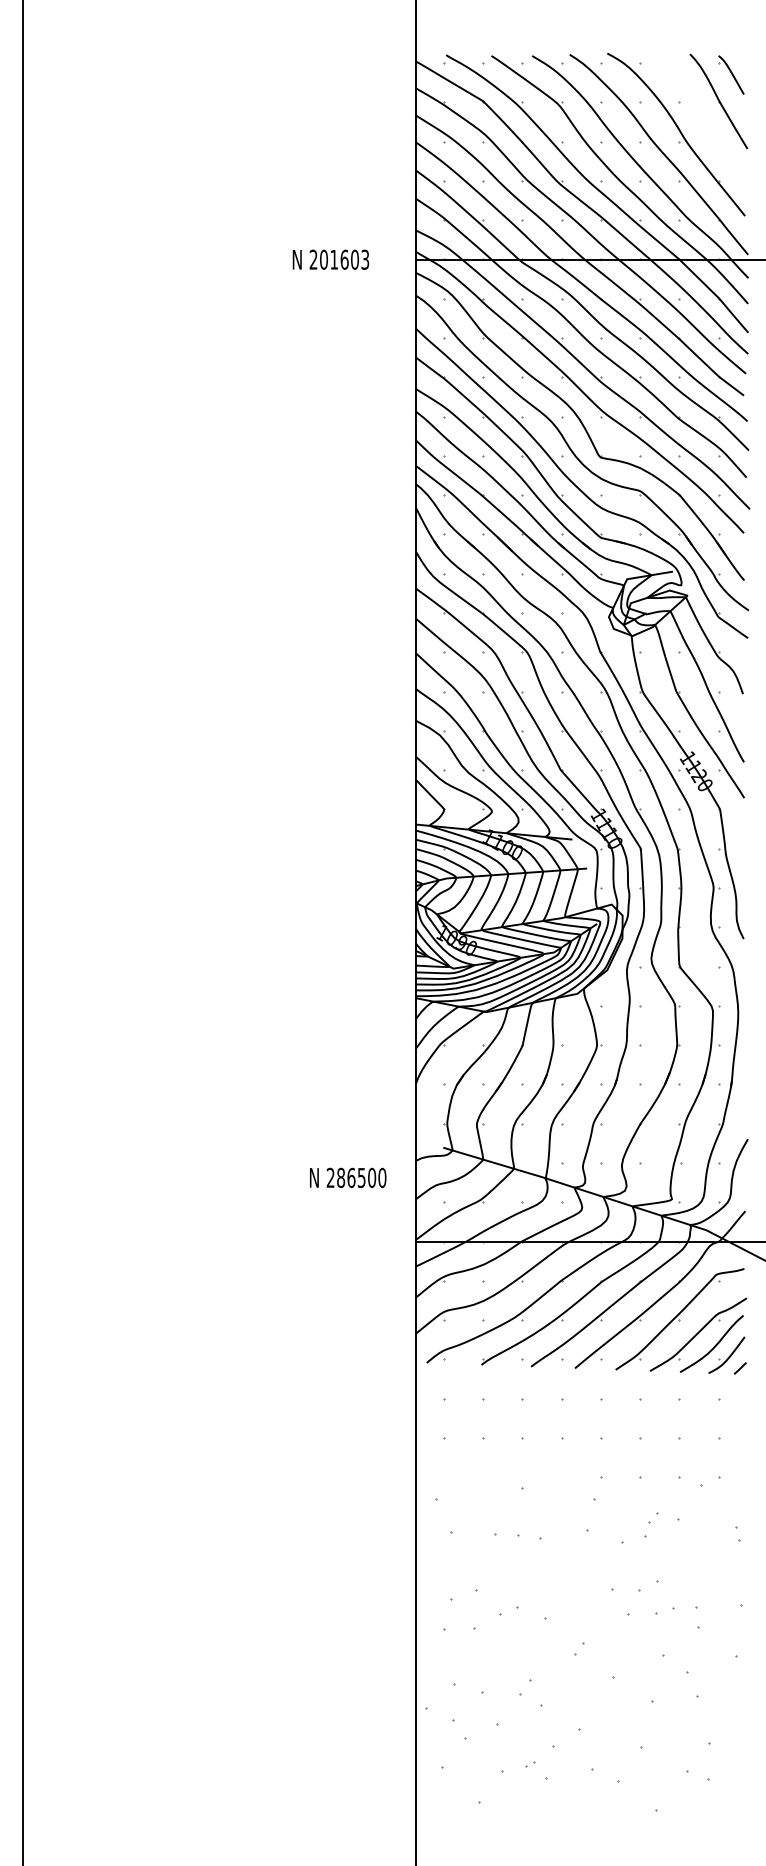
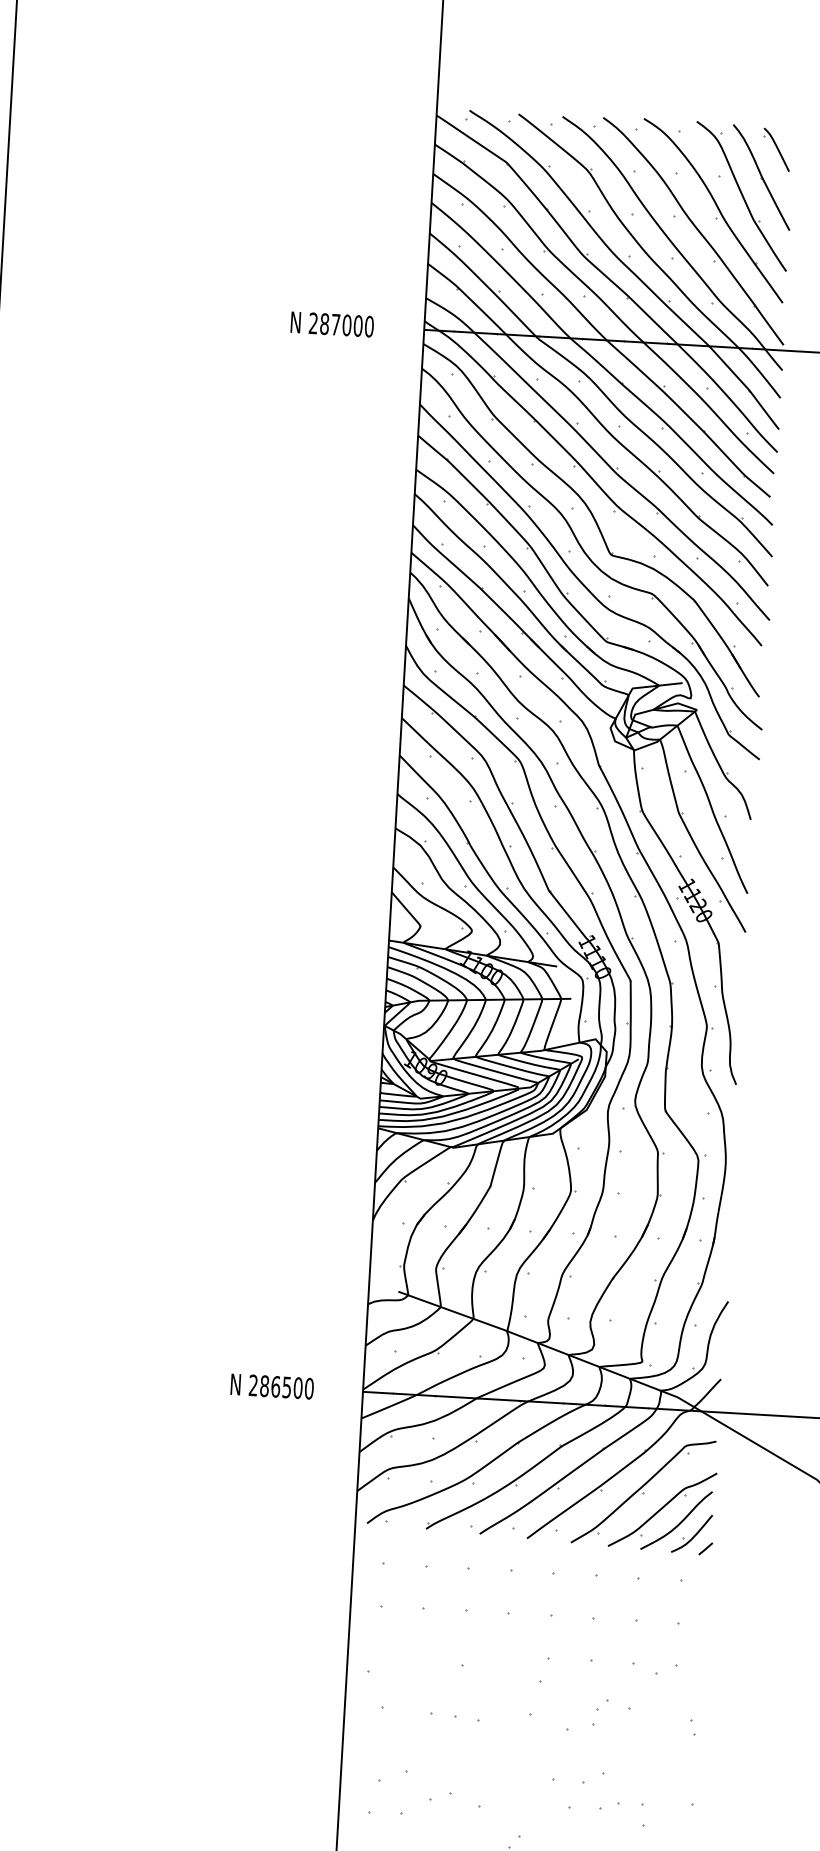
part: (701, 119) -> (741, 195), added
text: (344, 259) -> (346, 325), 201603 -> 287000
text: (348, 1177) -> (272, 1386), moved

